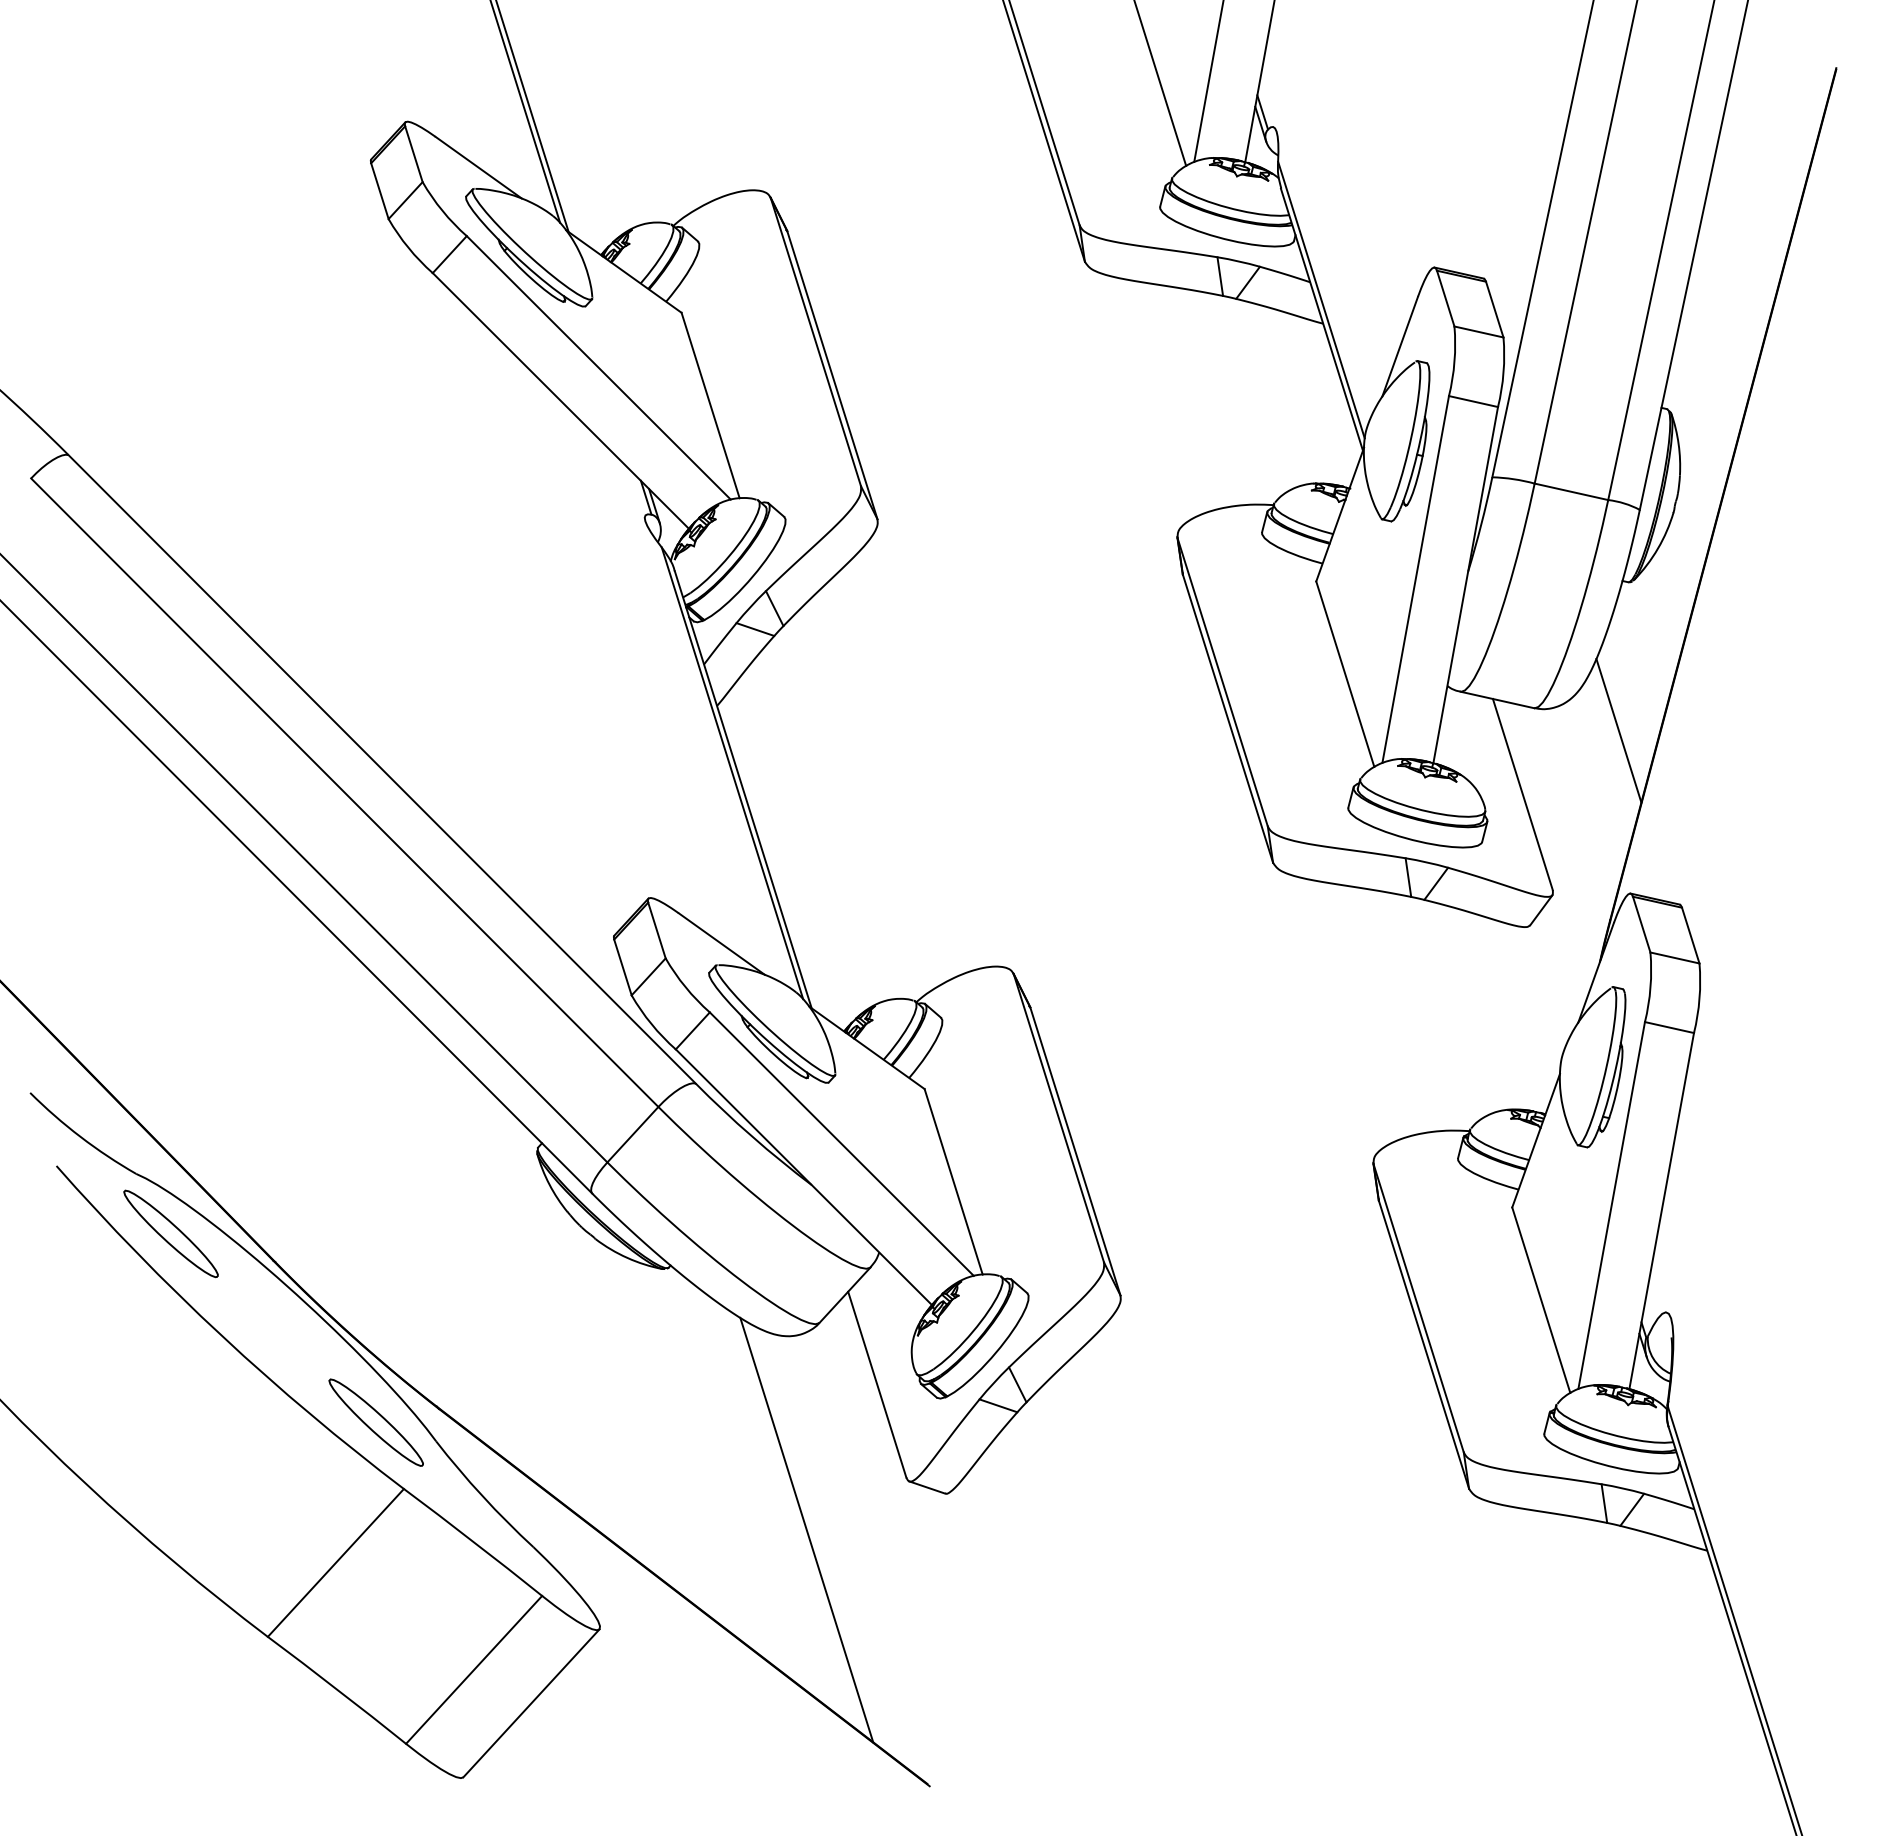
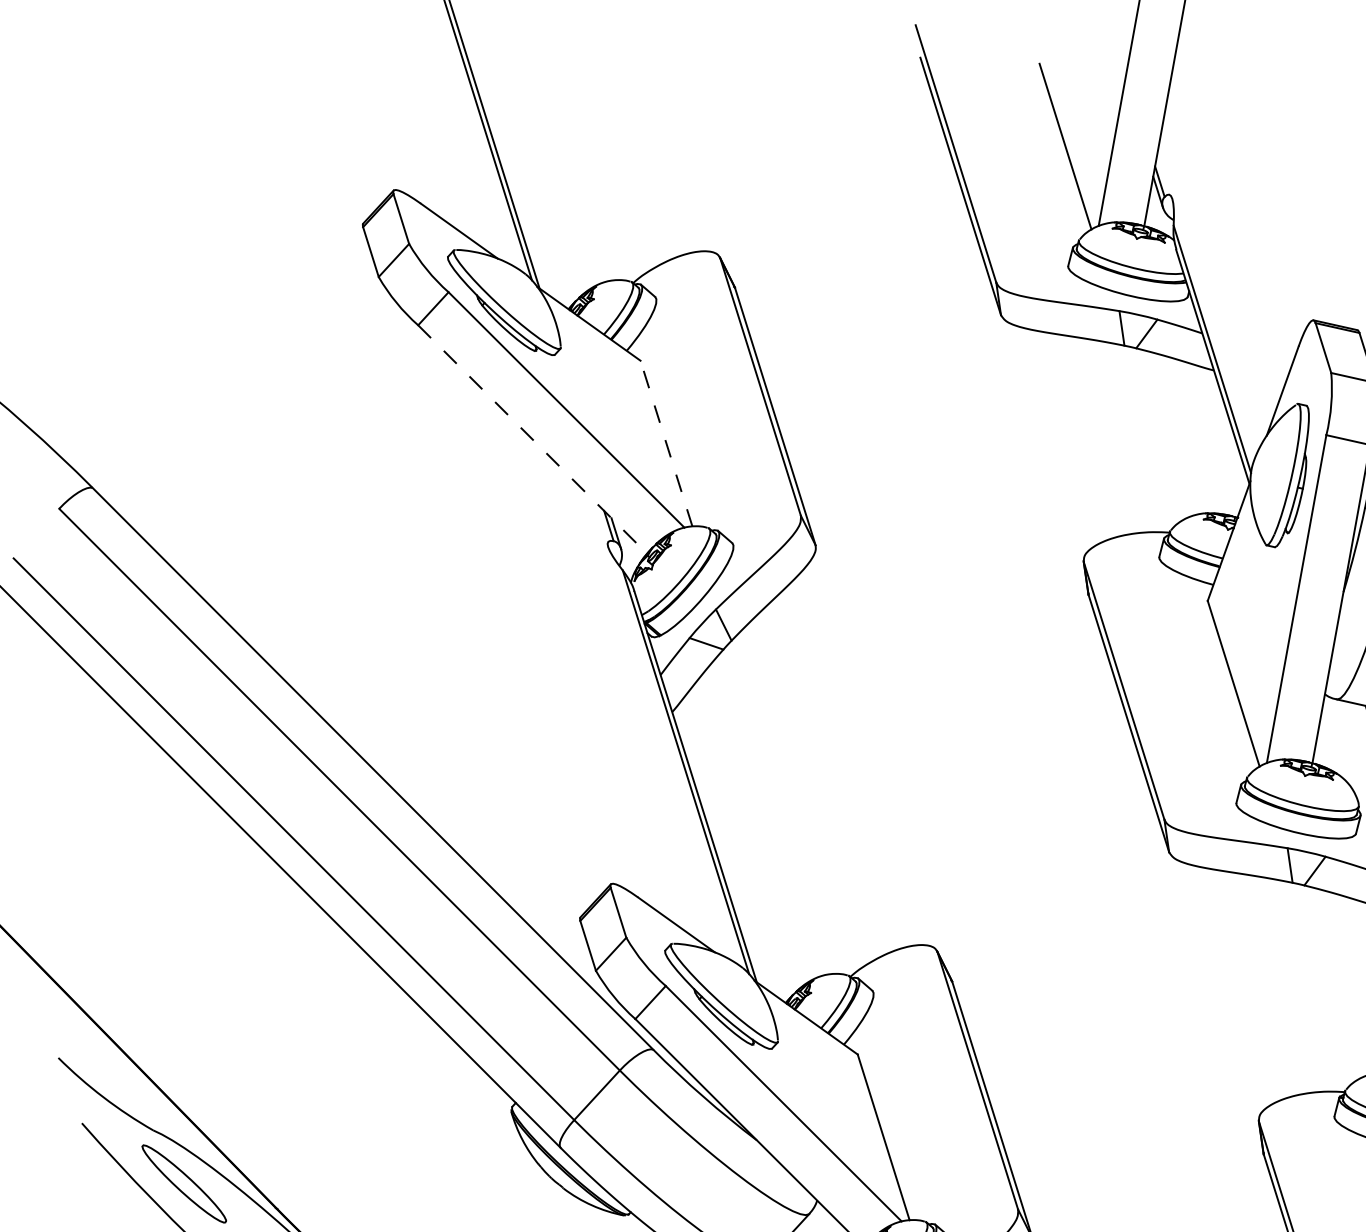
line: (560, 400) -> (532, 439), solid -> dashed
line: (710, 405) -> (666, 443), solid -> dashed

